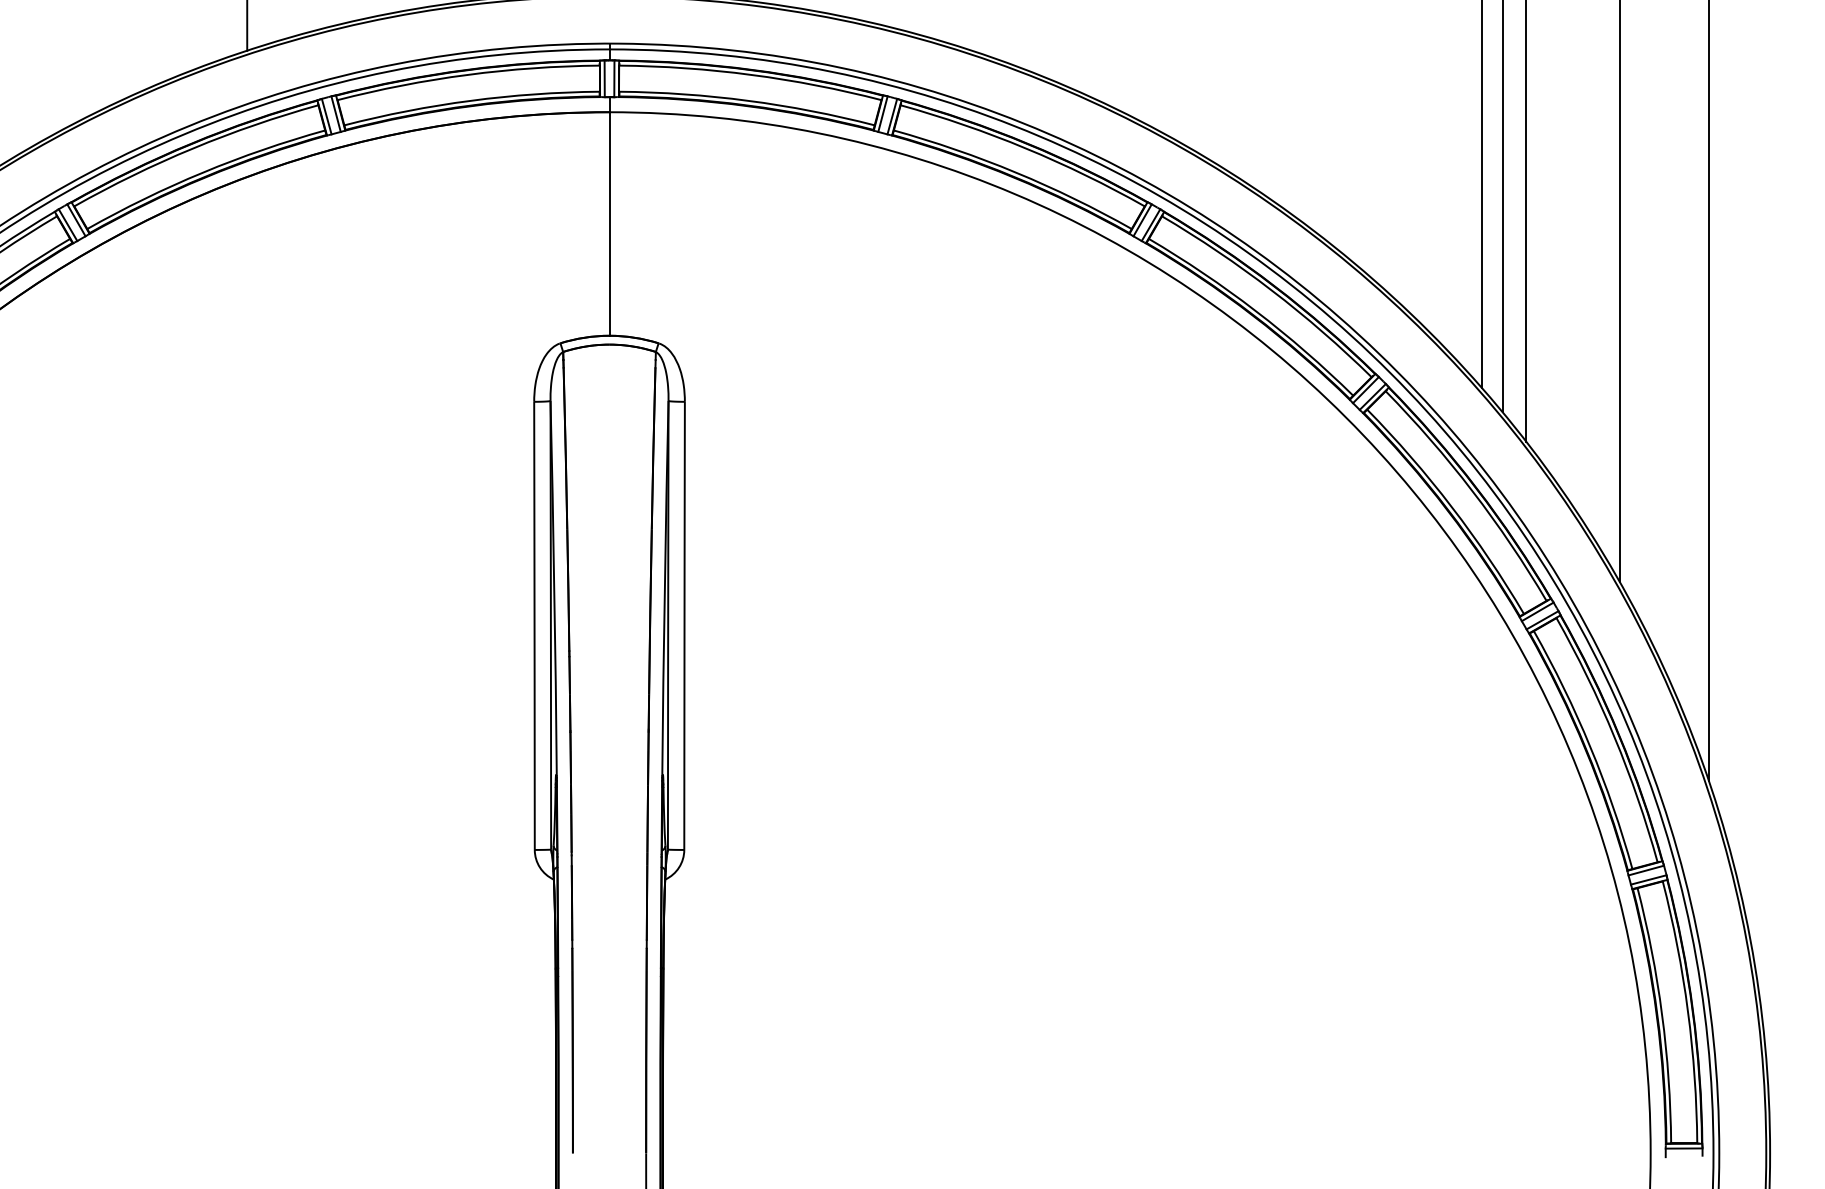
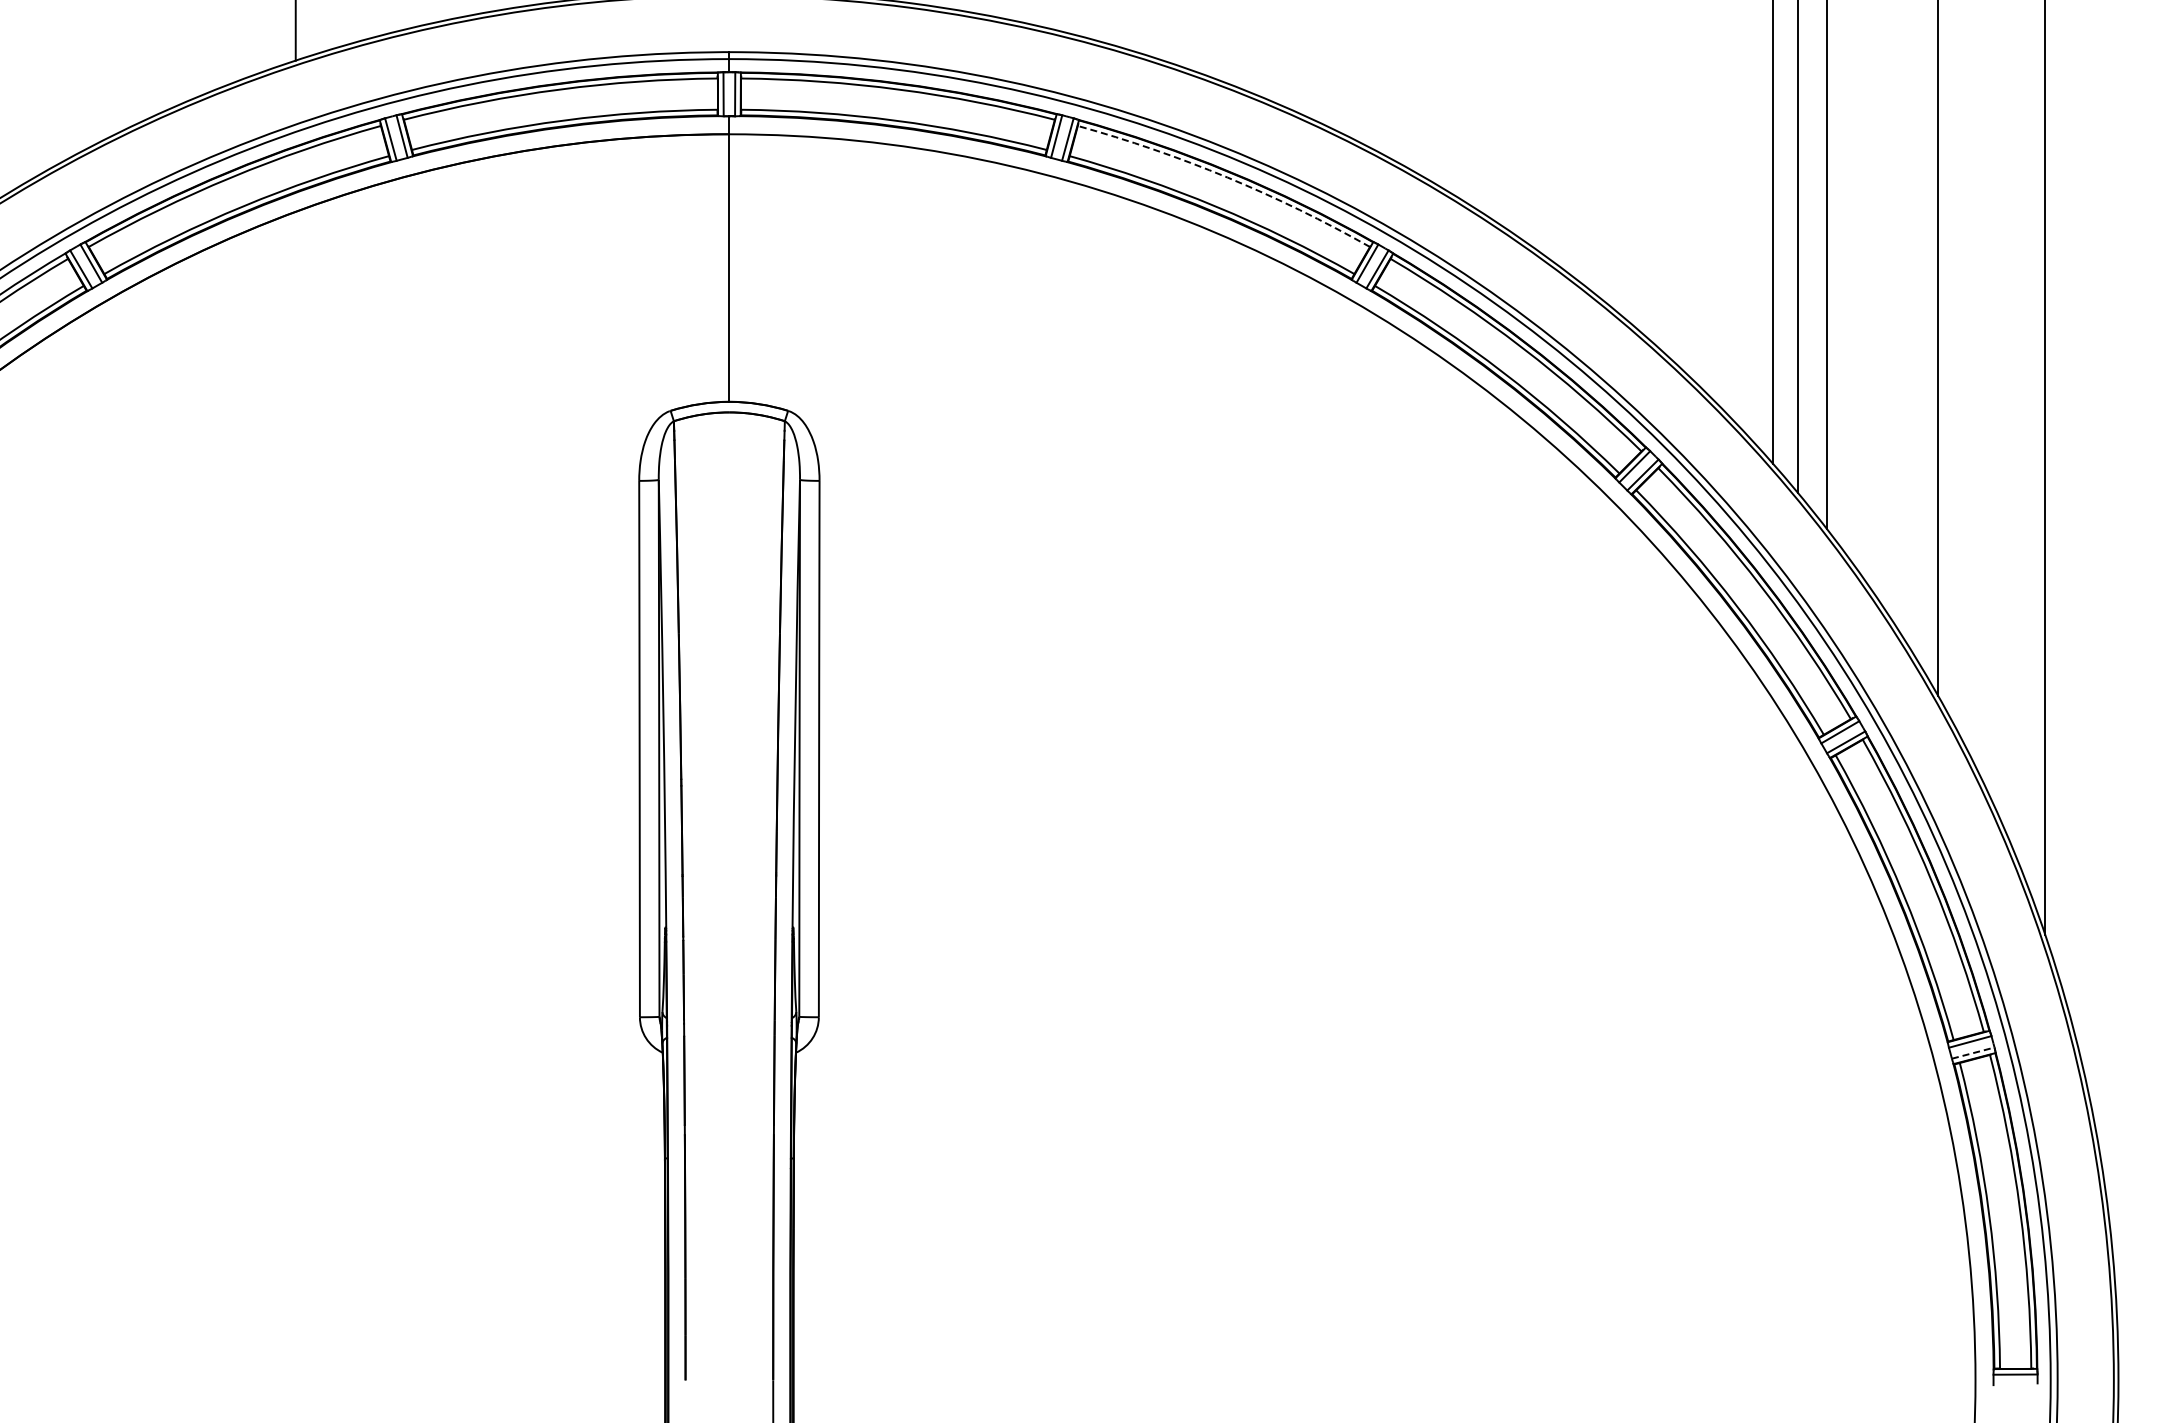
arc: (1025, 148) -> (1227, 177), solid -> dashed
line: (1648, 880) -> (1973, 1053), solid -> dashed

